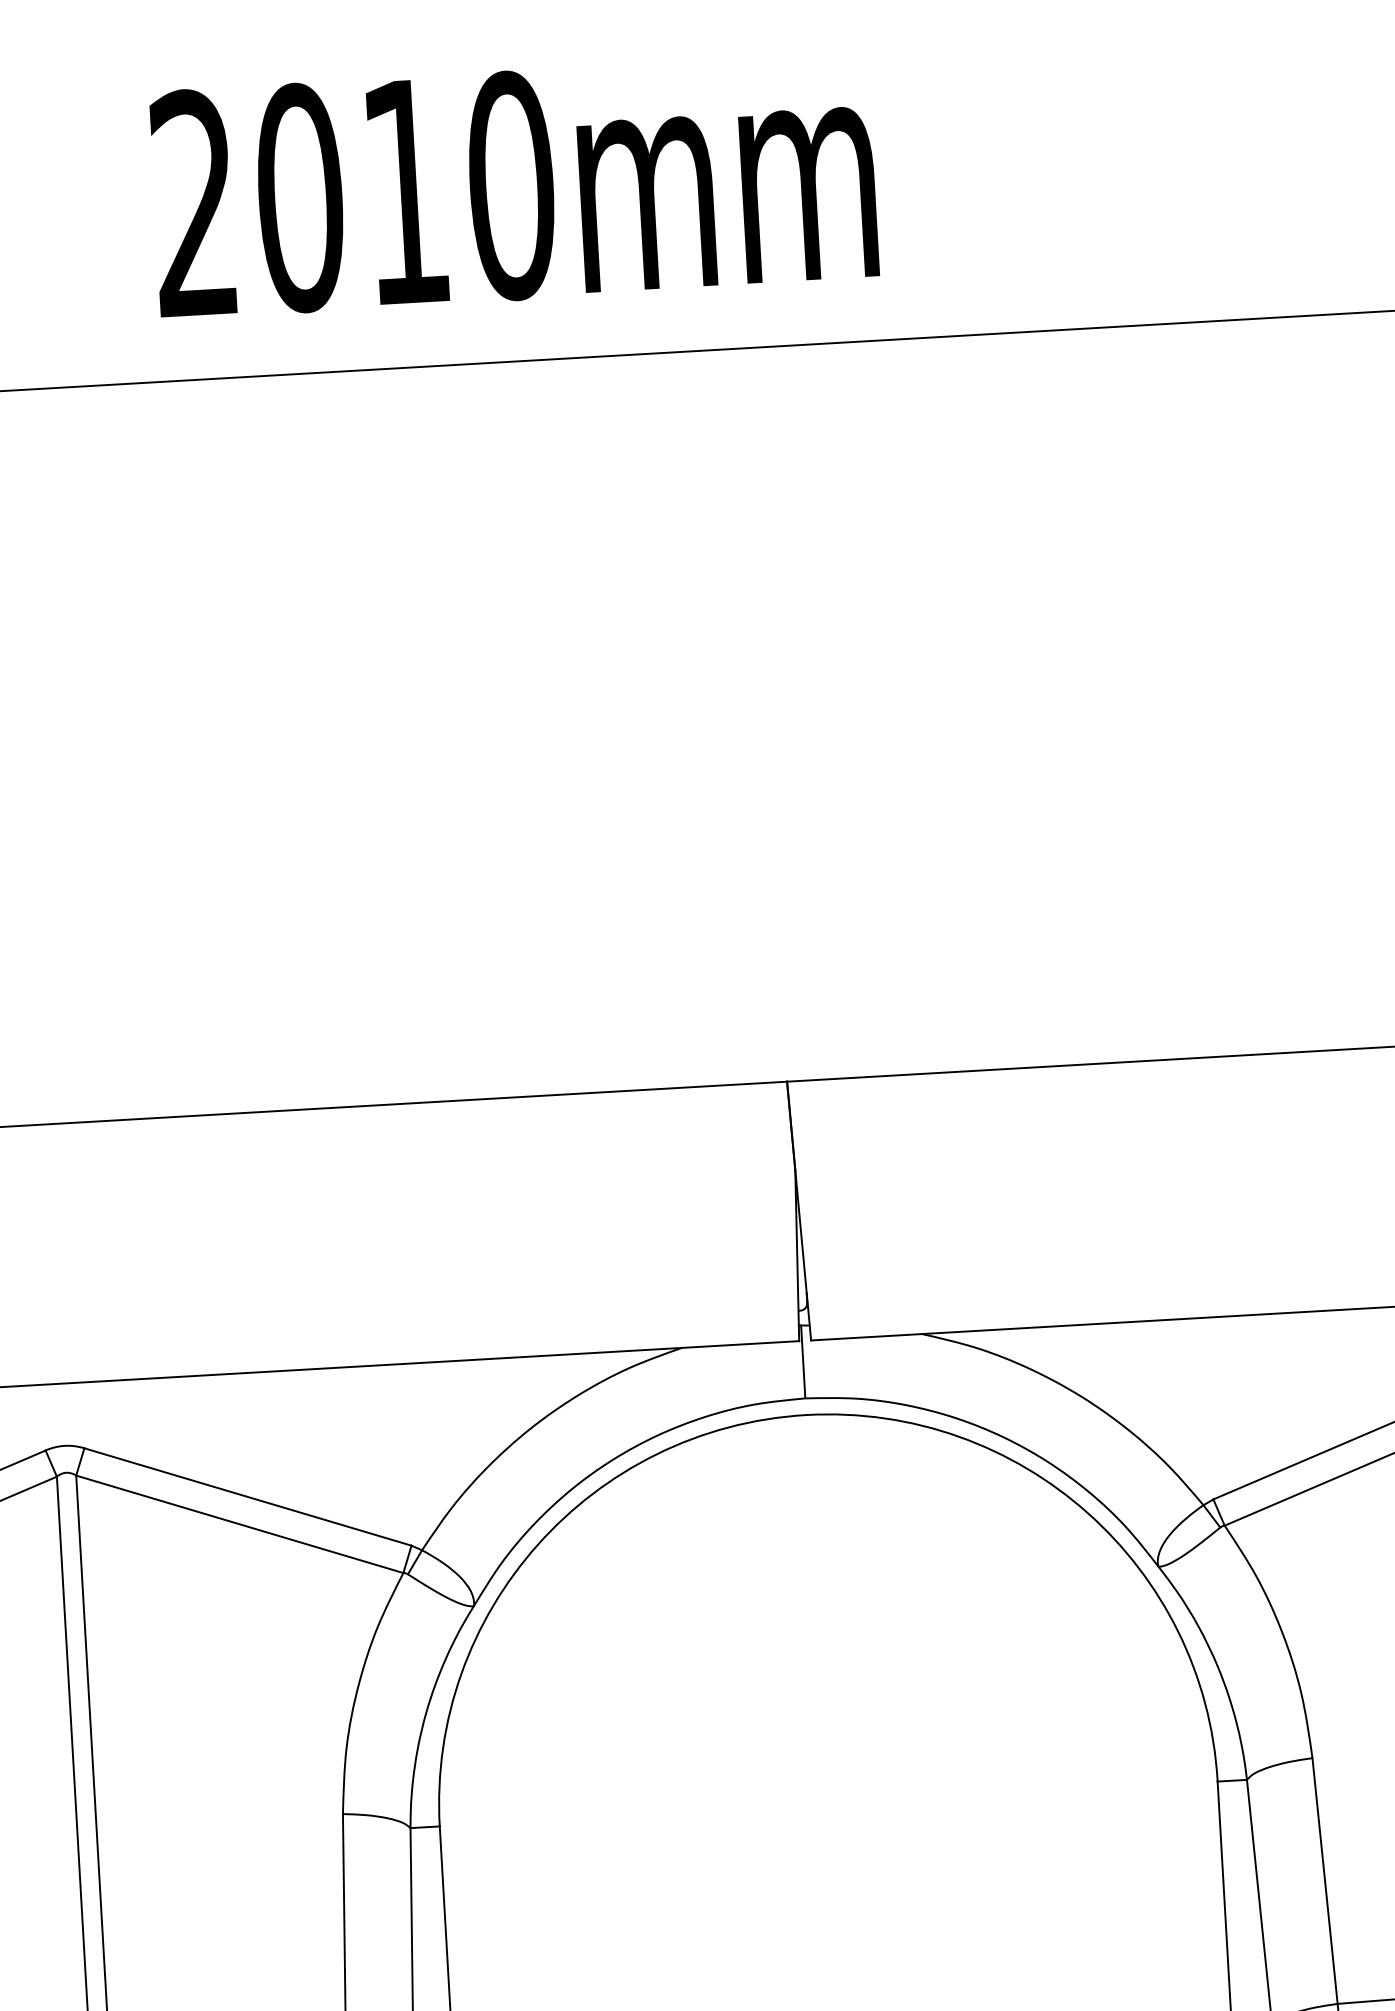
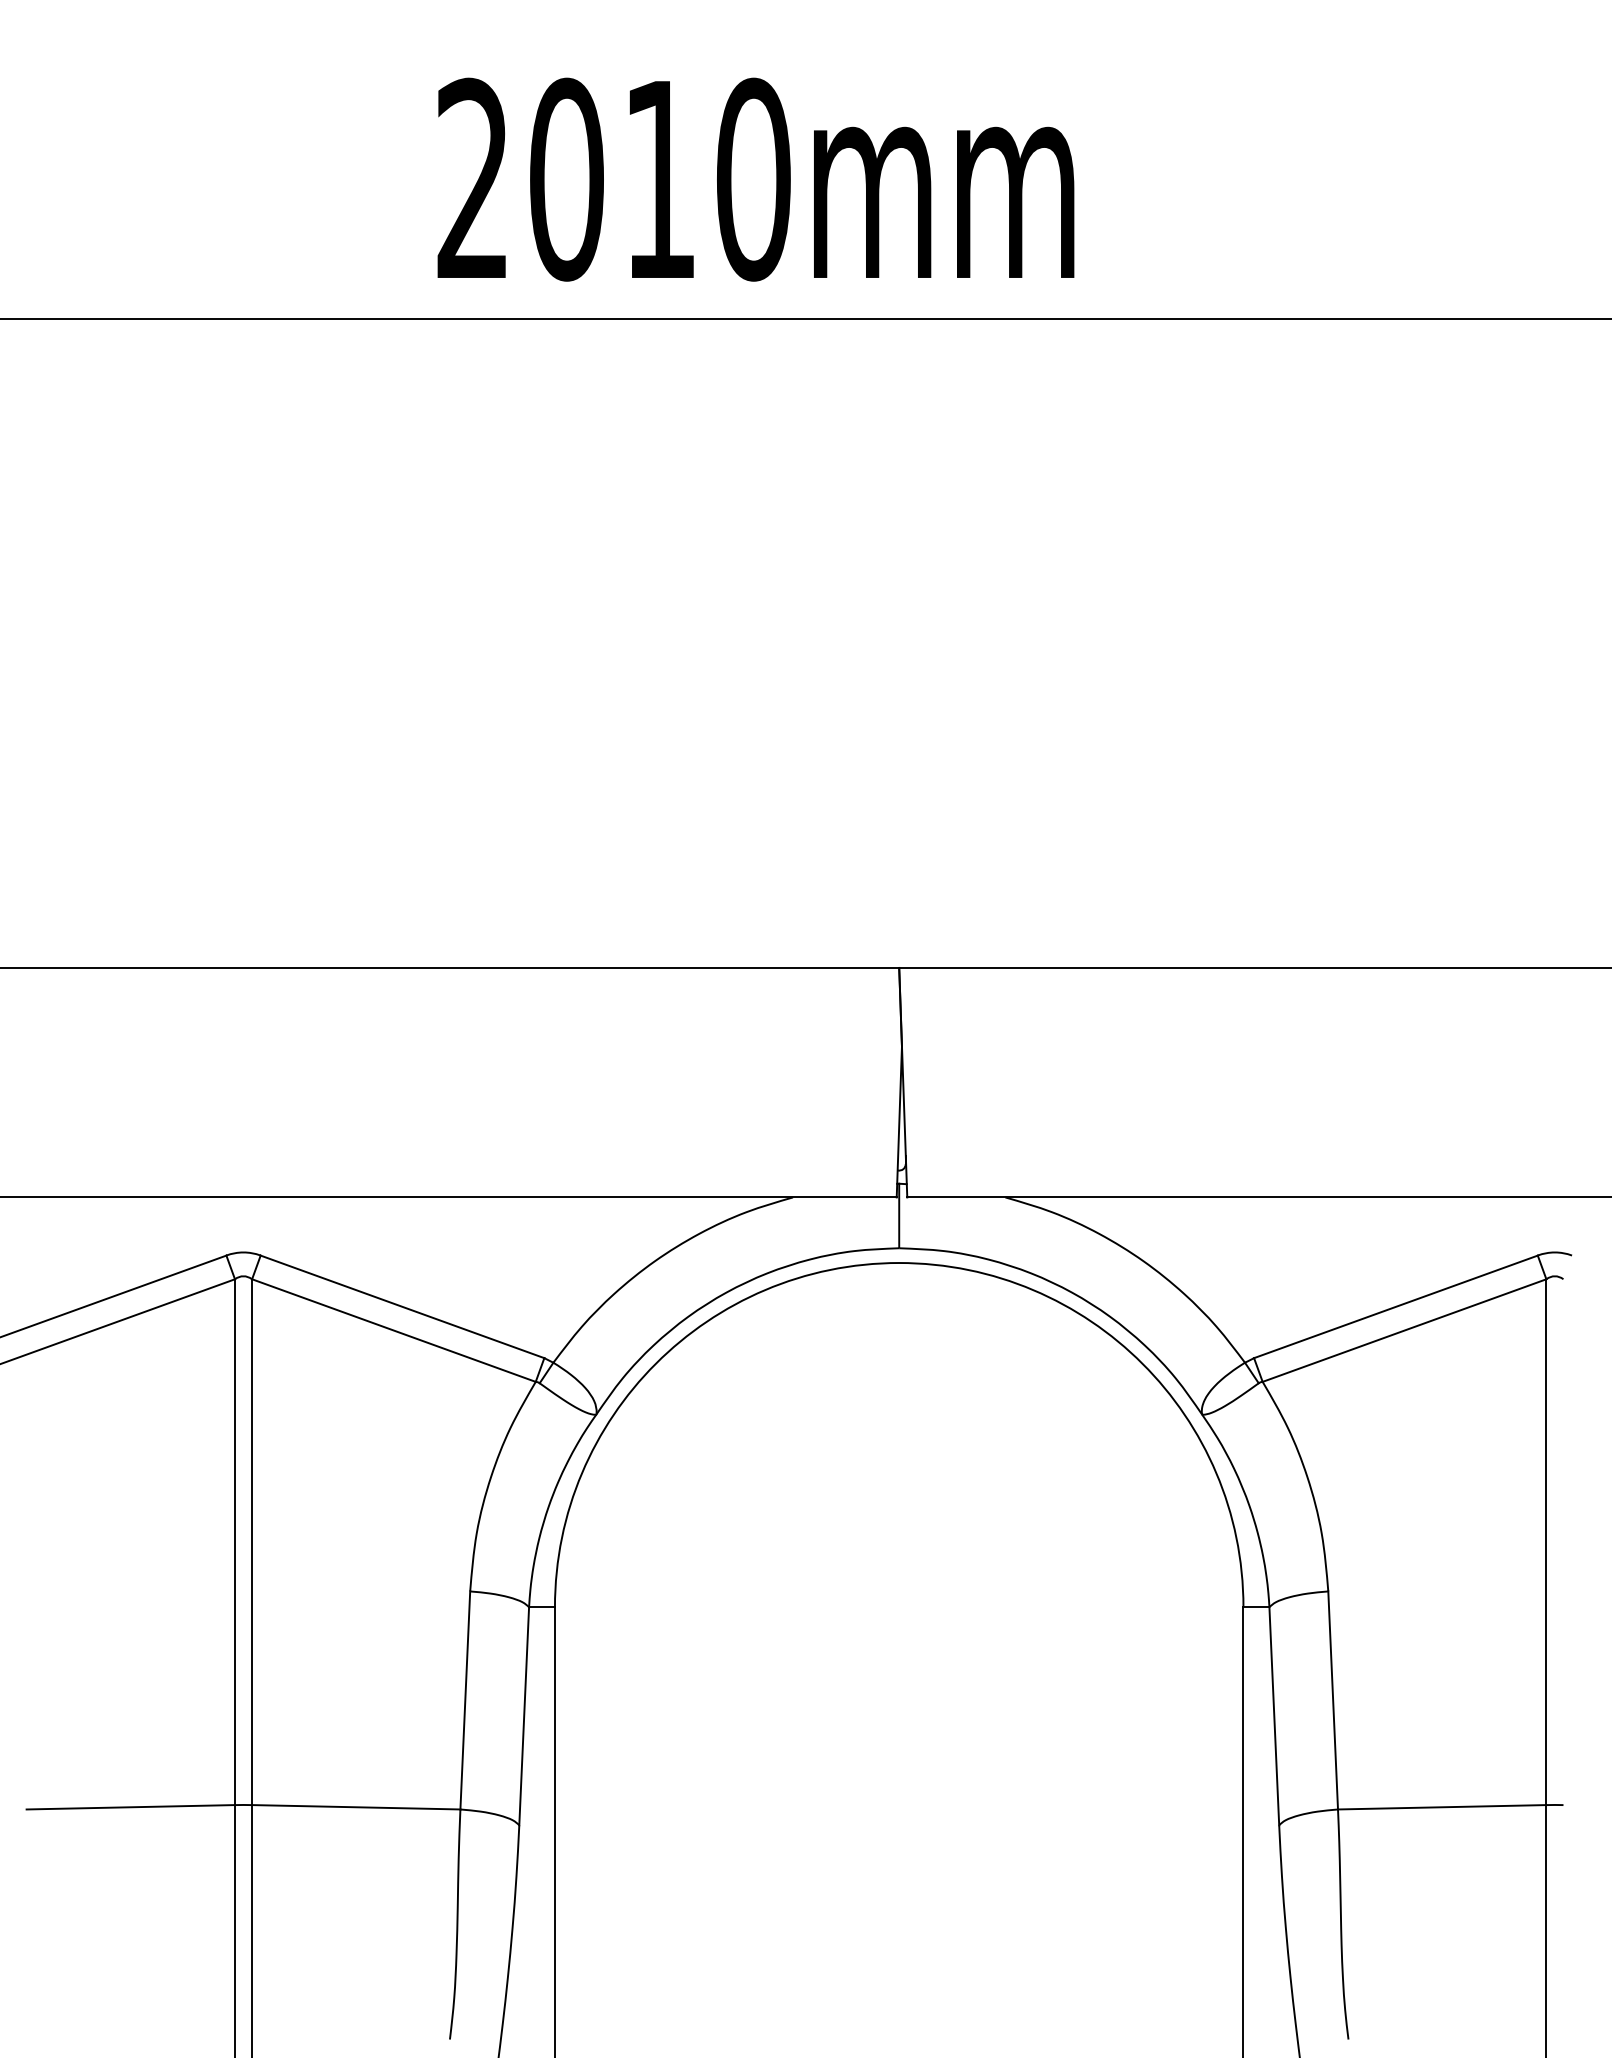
text: (513, 185) -> (755, 179), moved

